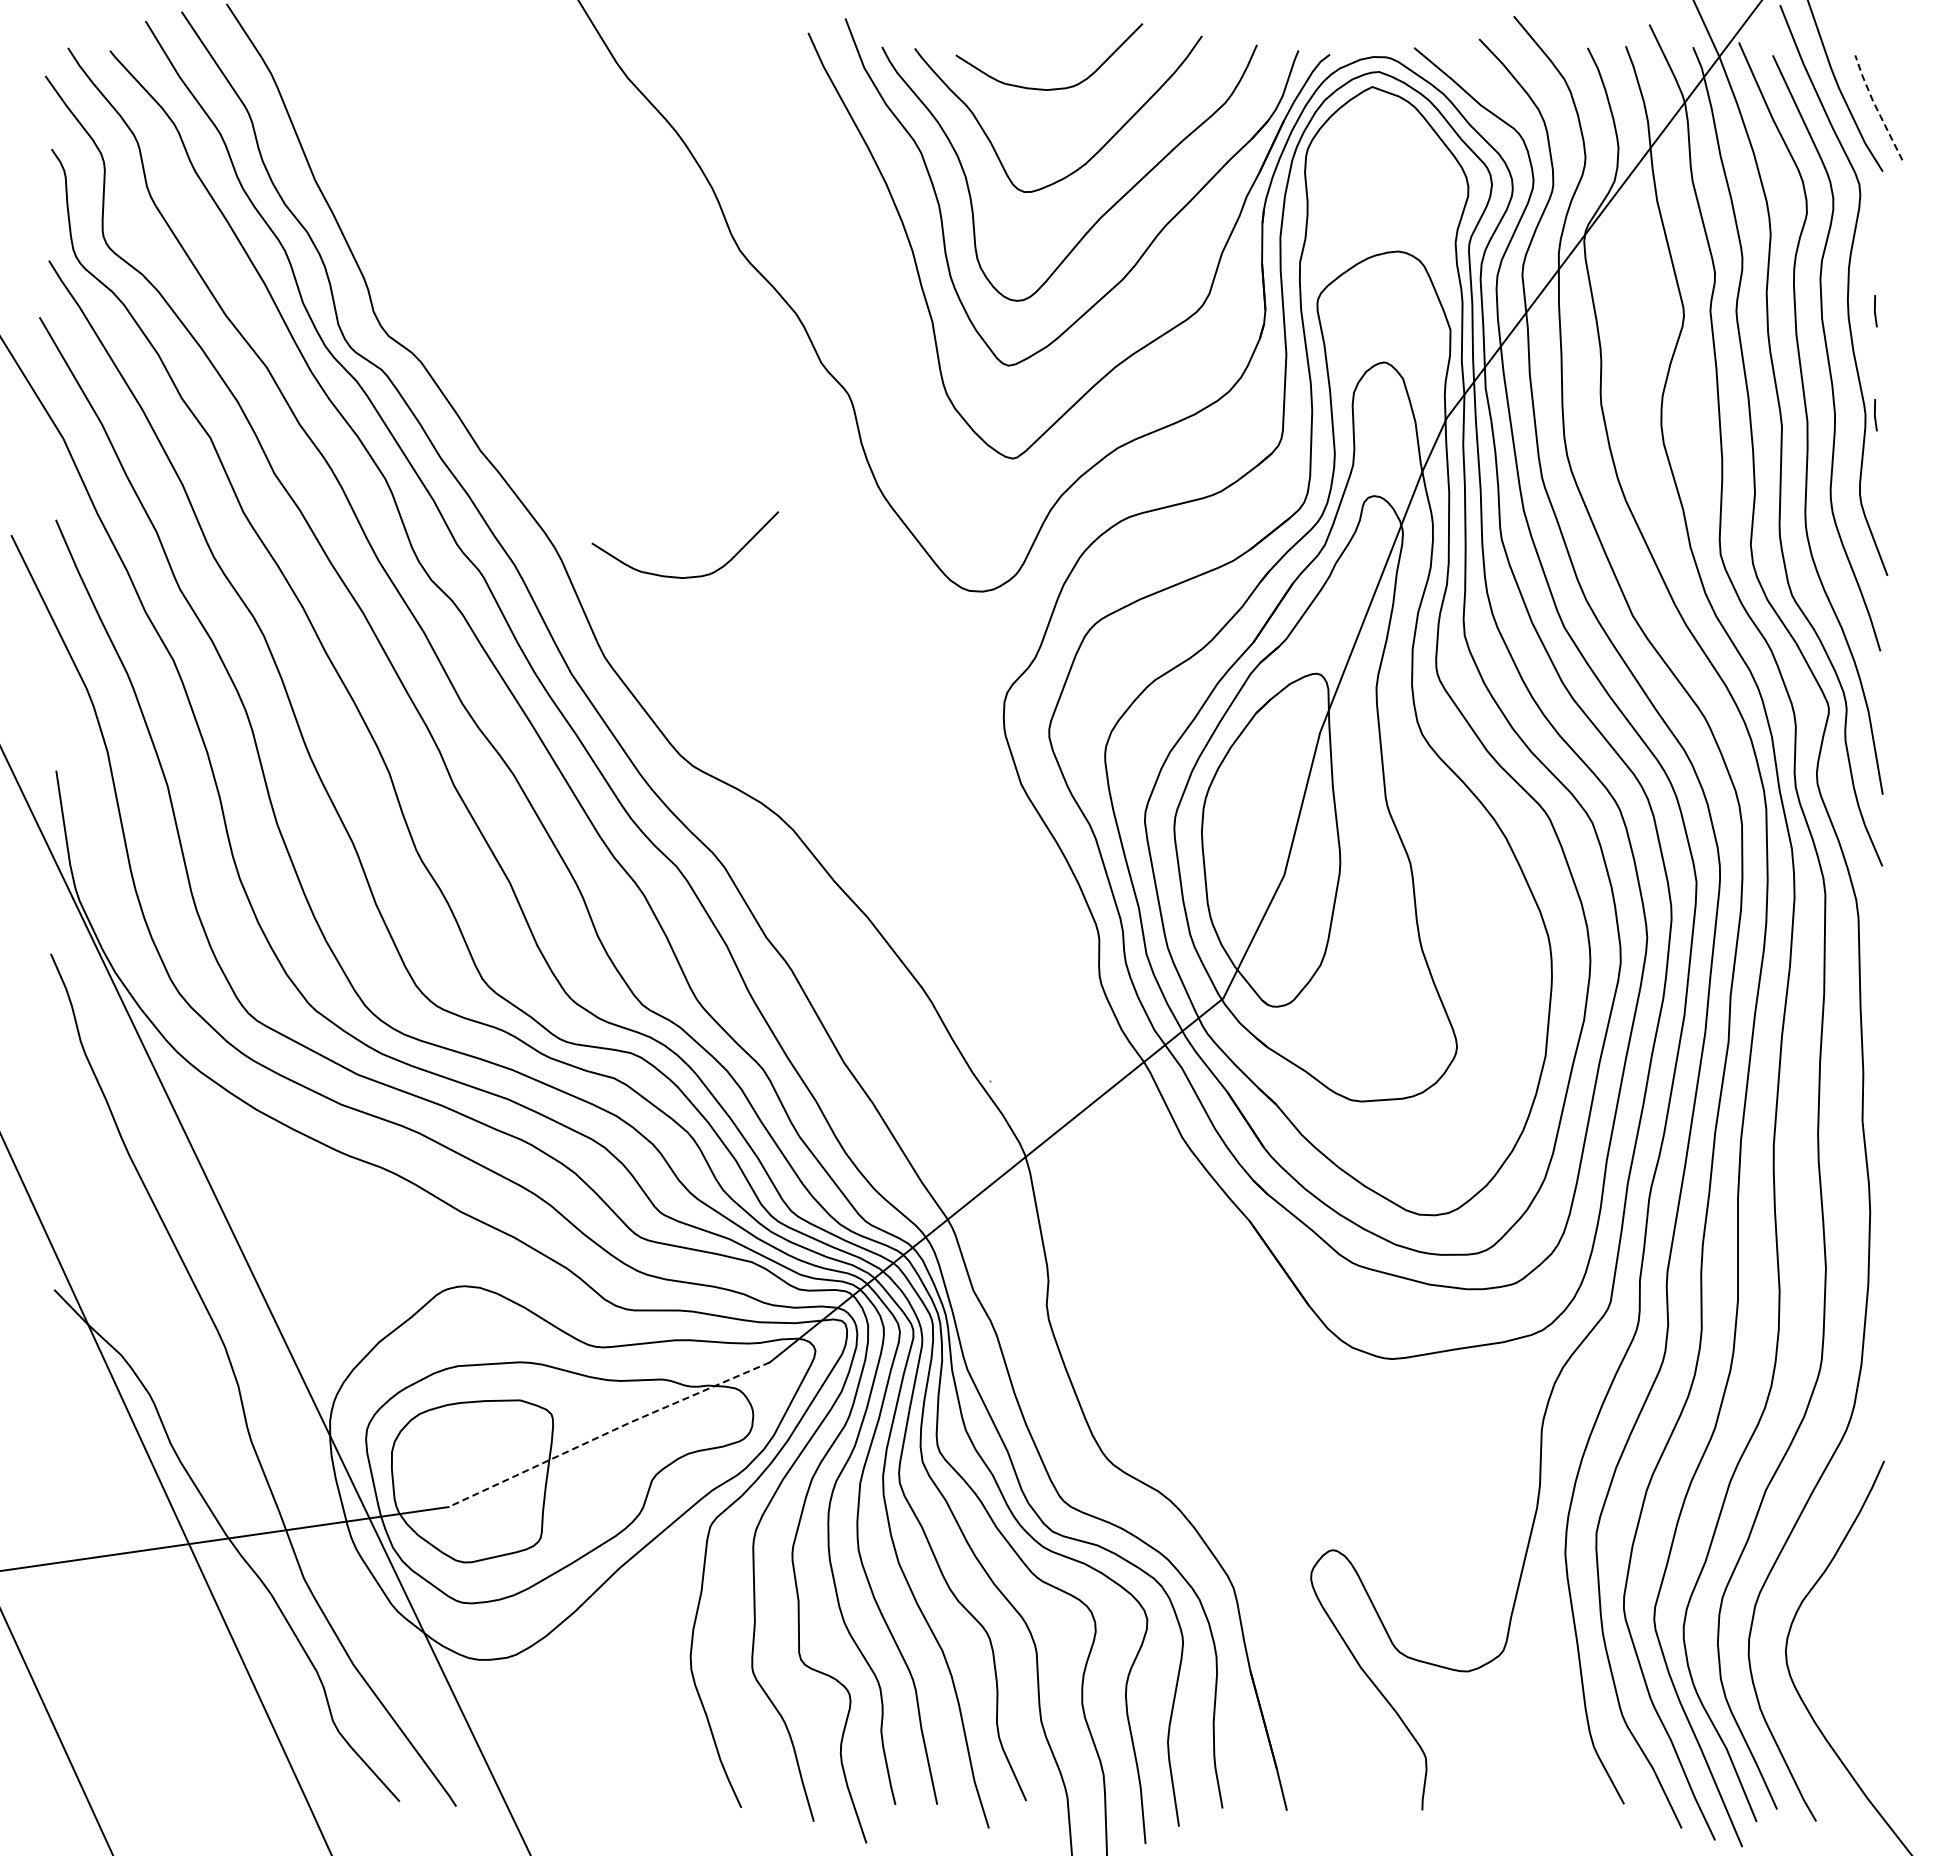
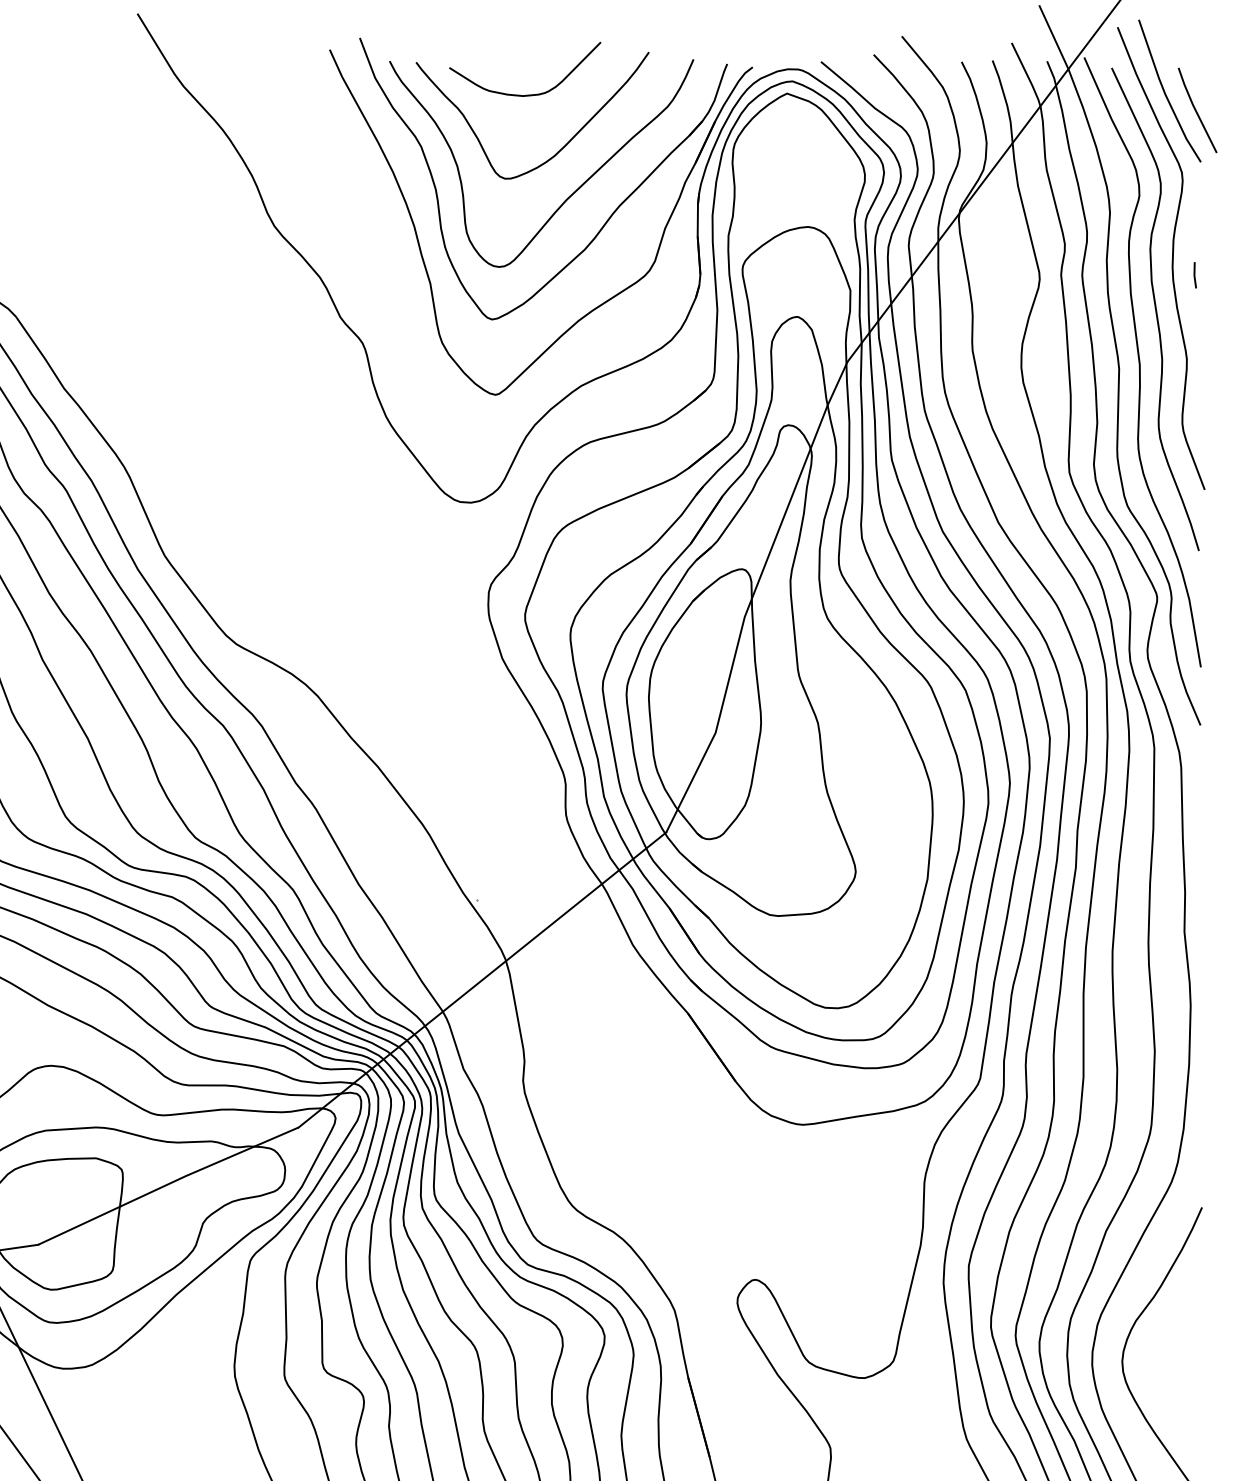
line: (1876, 107) -> (1195, 110), dashed -> solid
line: (1875, 415) -> (1194, 359), removed
curve: (686, 576) -> (231, 490), removed
line: (608, 1432) -> (167, 1184), dashed -> solid

